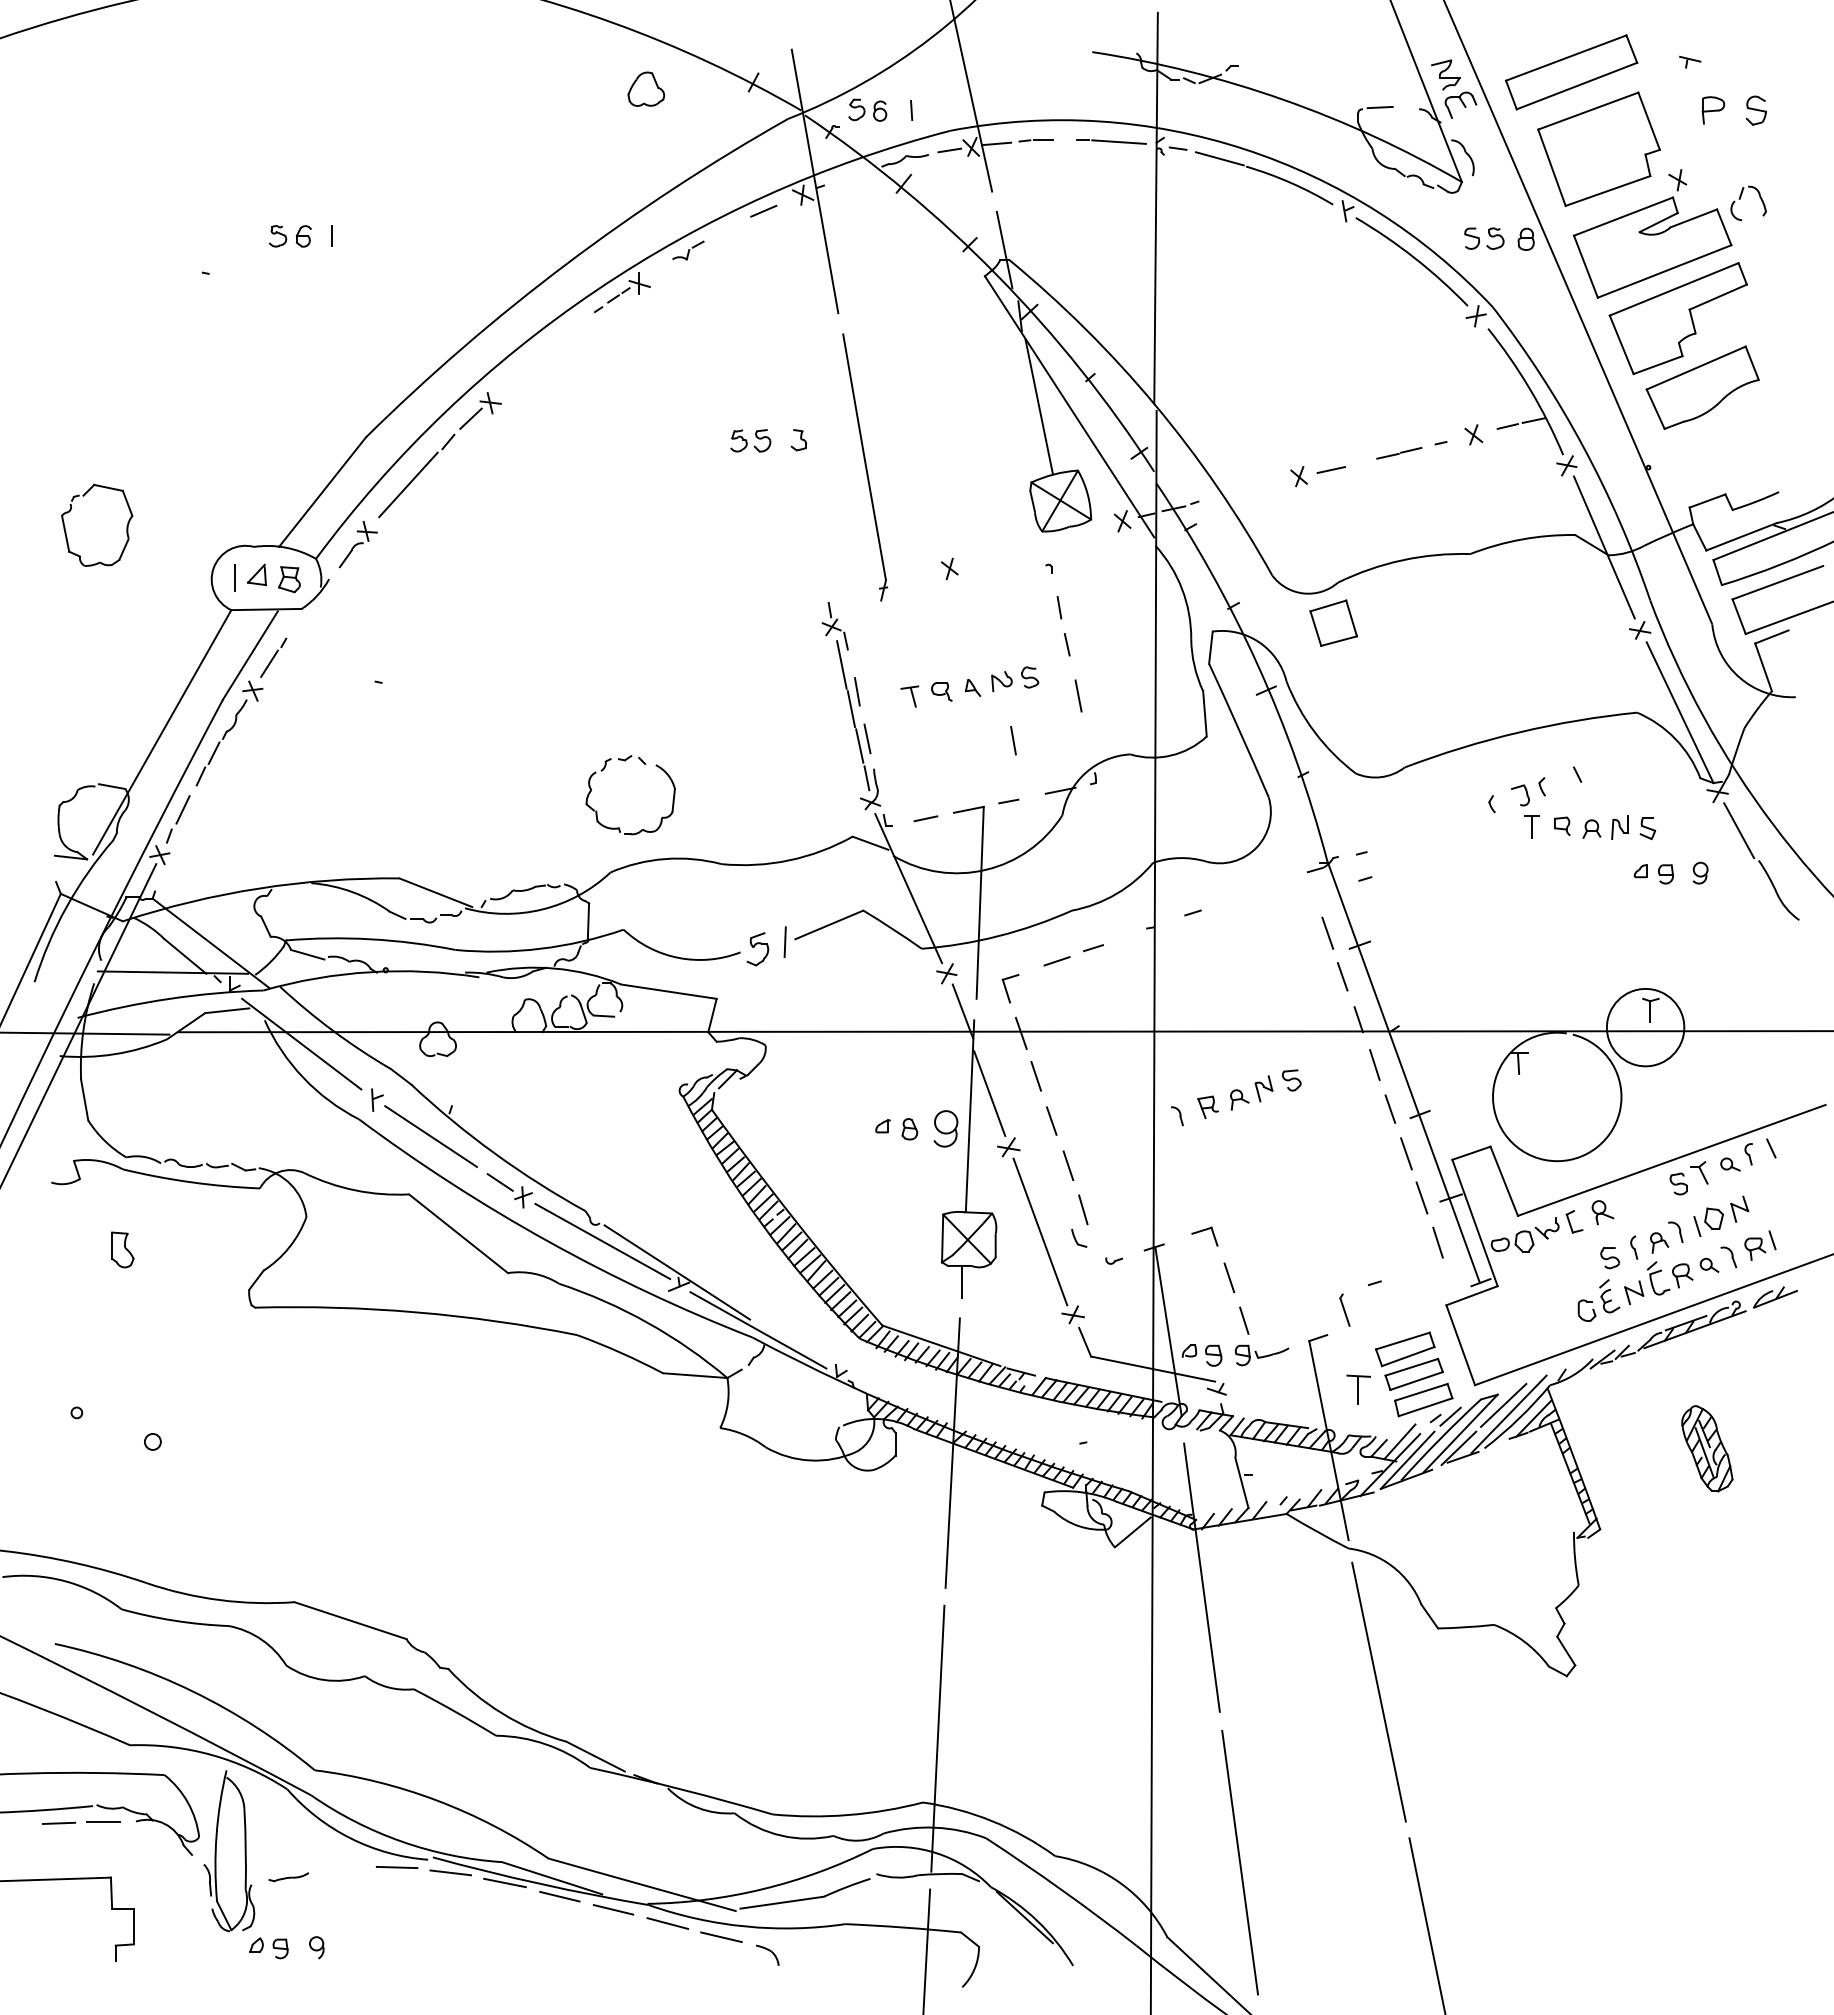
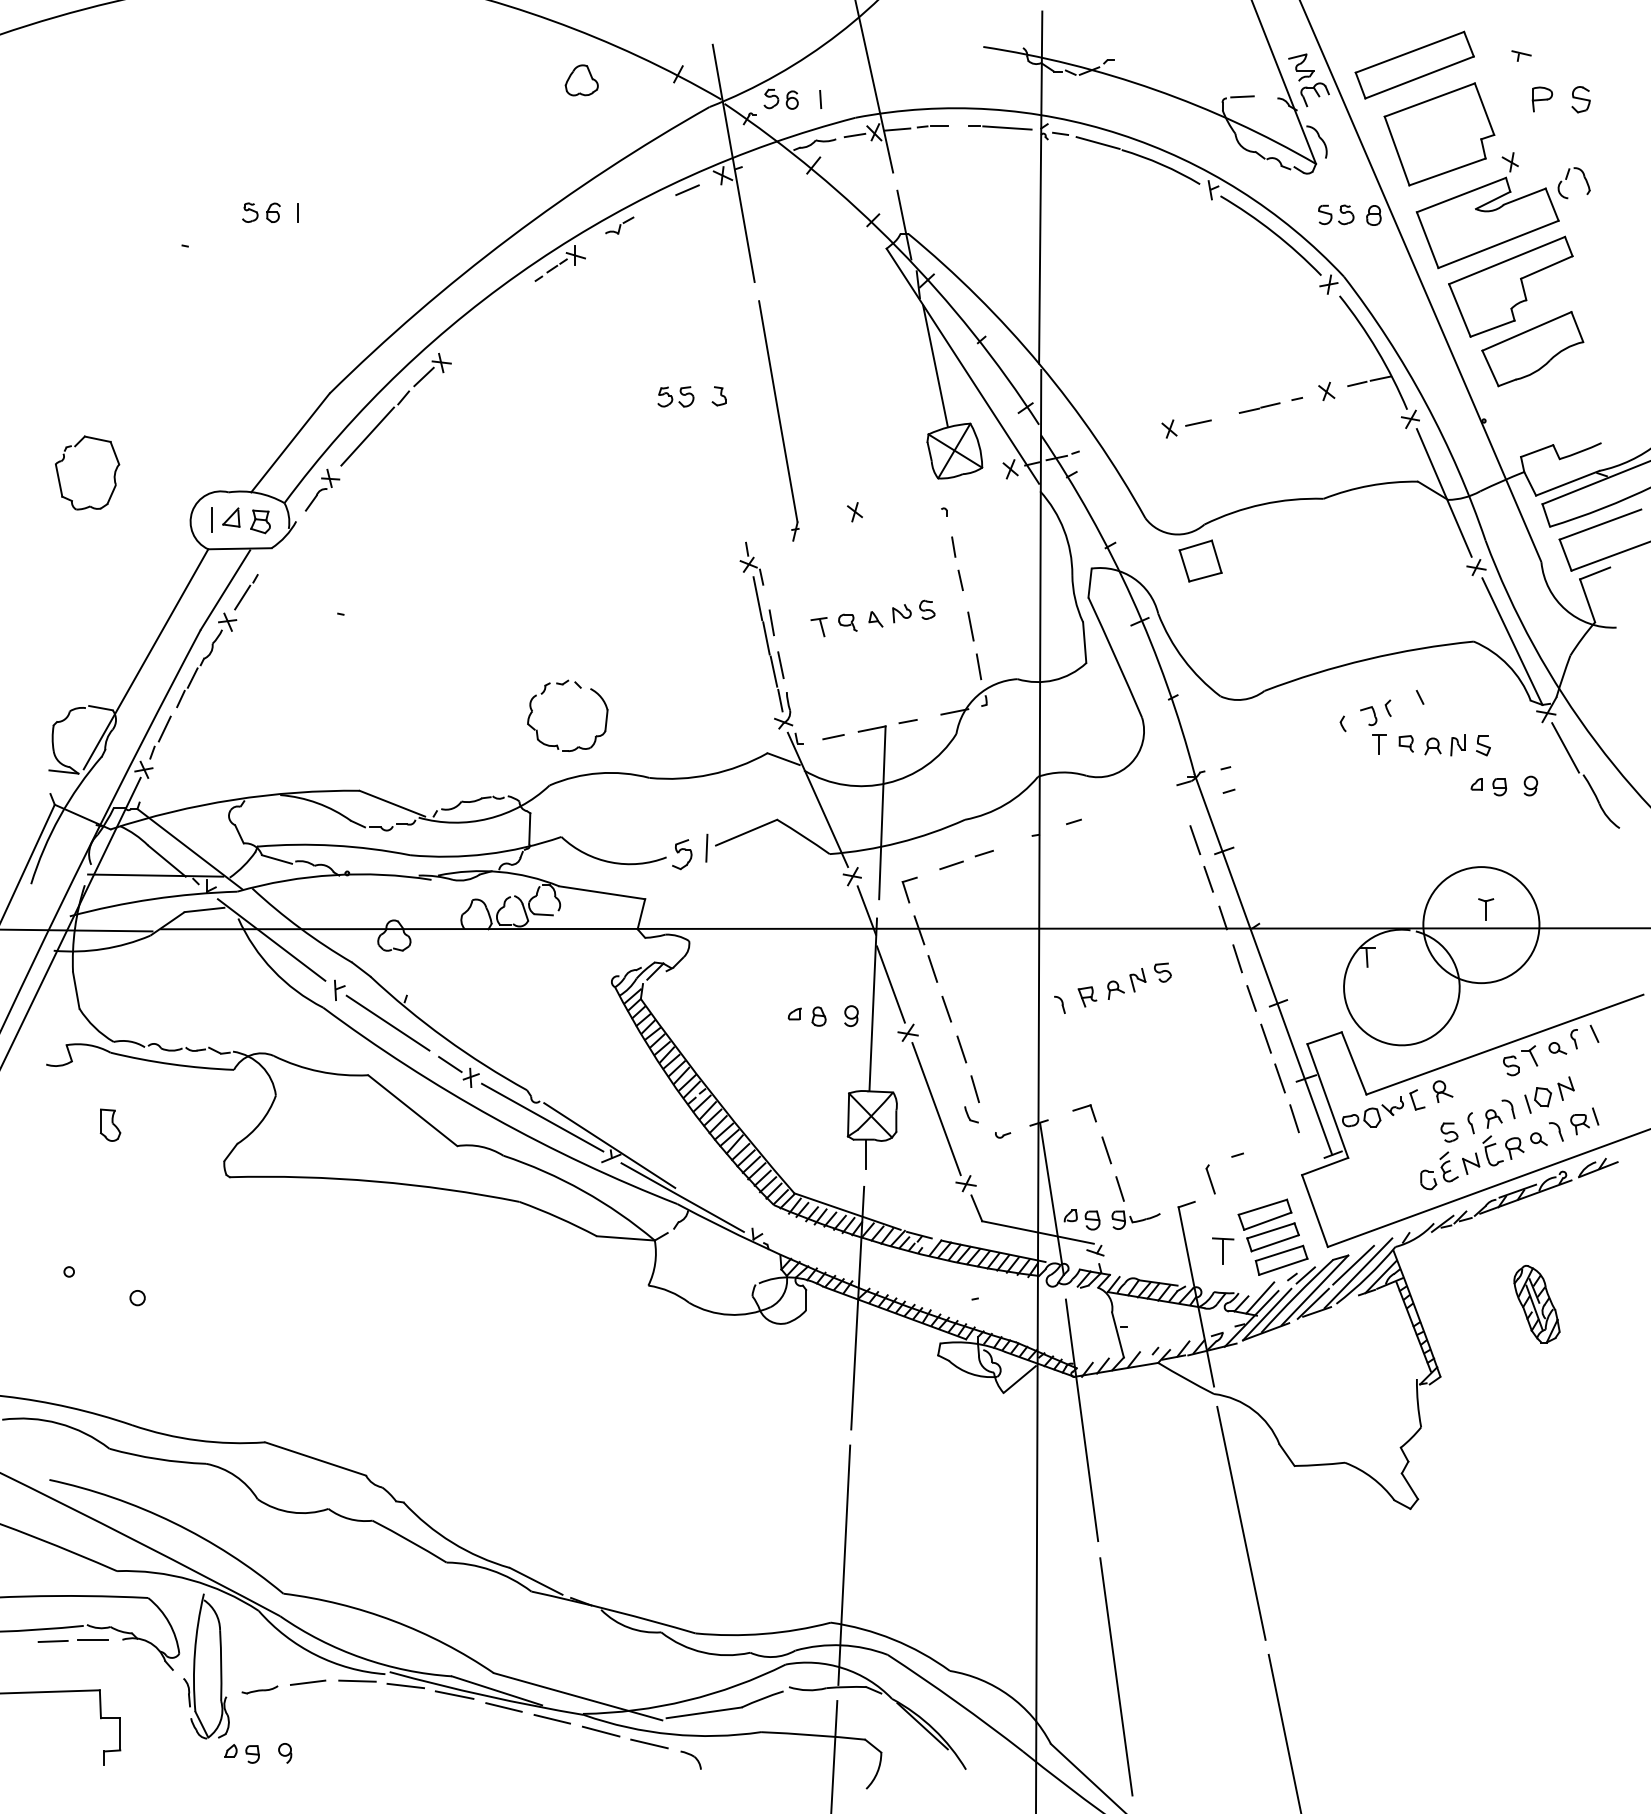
line: (1013, 740) -> (978, 666), moved
circle: (1645, 1027) -> (1481, 925), size x1.67
part: (945, 1128) -> (851, 1015), size x0.62
line: (342, 1868) -> (308, 1682), added

